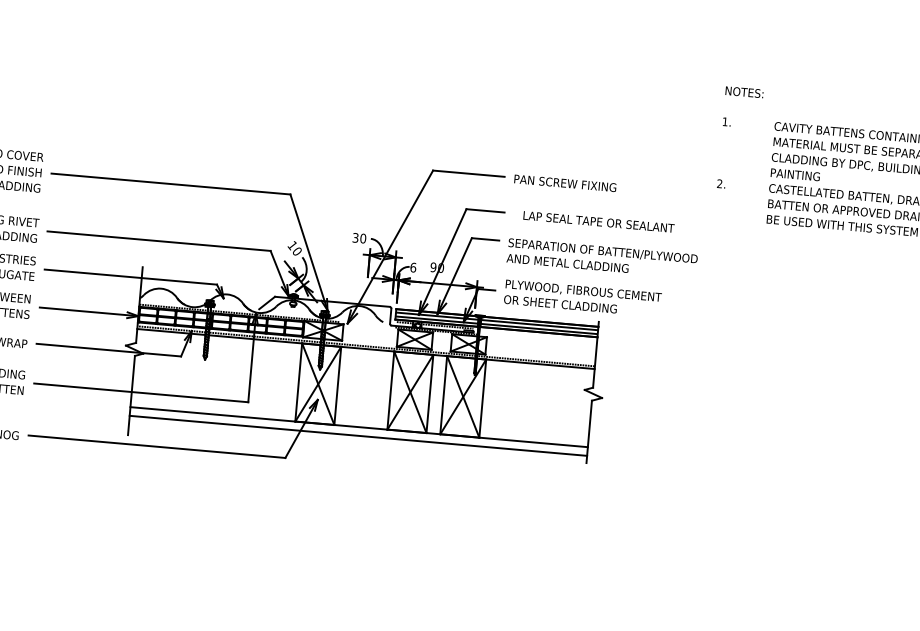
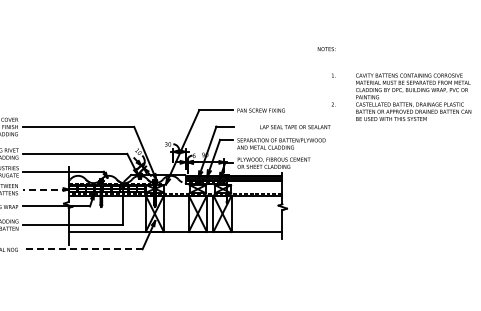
text: (744, 93) -> (326, 49), moved
text: (599, 222) -> (295, 127), moved
line: (88, 311) -> (45, 189), solid -> dashed
line: (358, 436) -> (175, 236), removed
line: (156, 447) -> (82, 249), solid -> dashed

